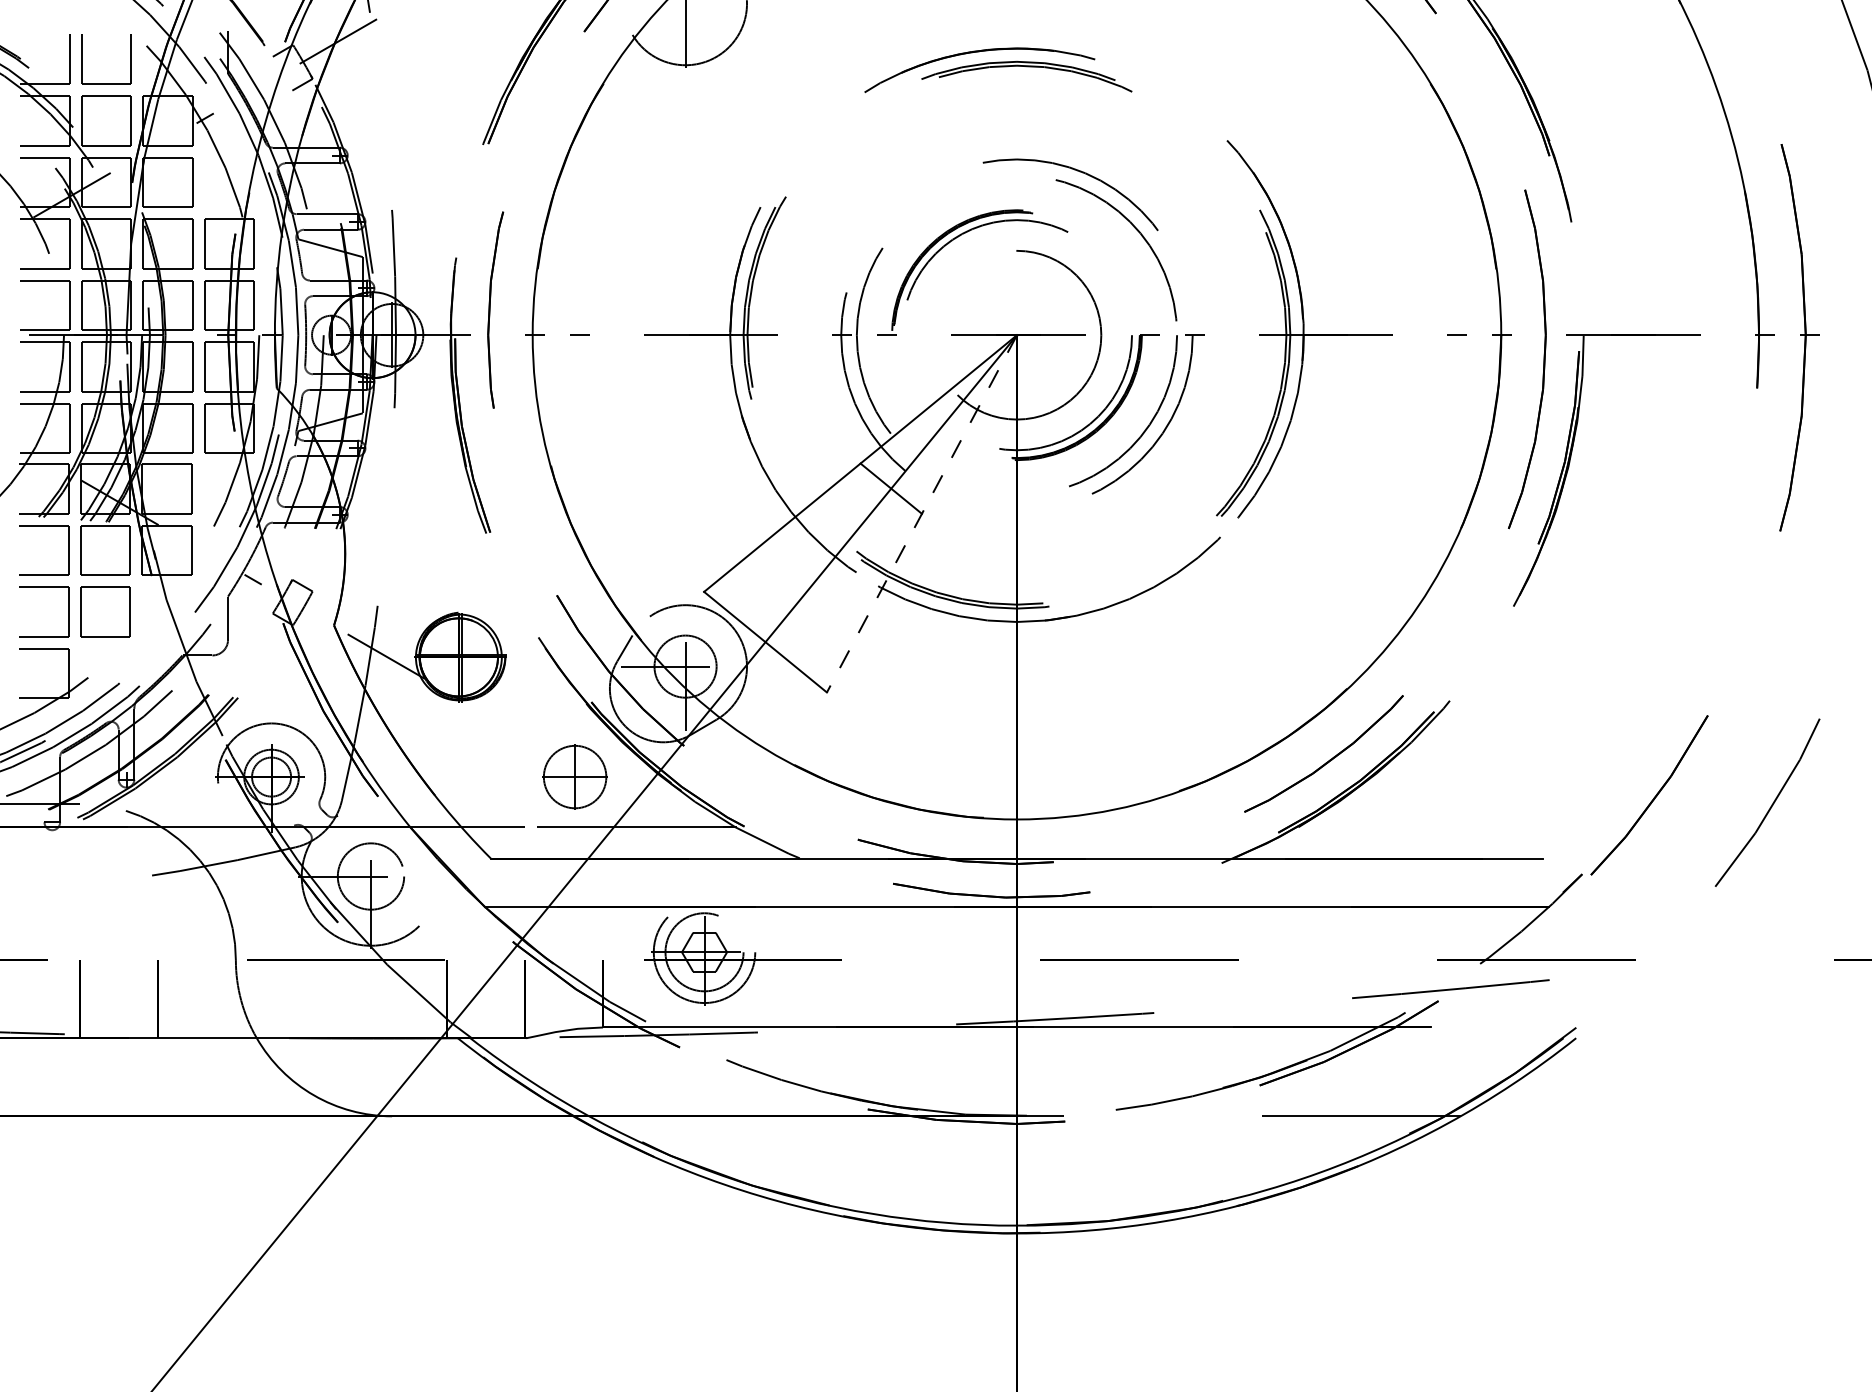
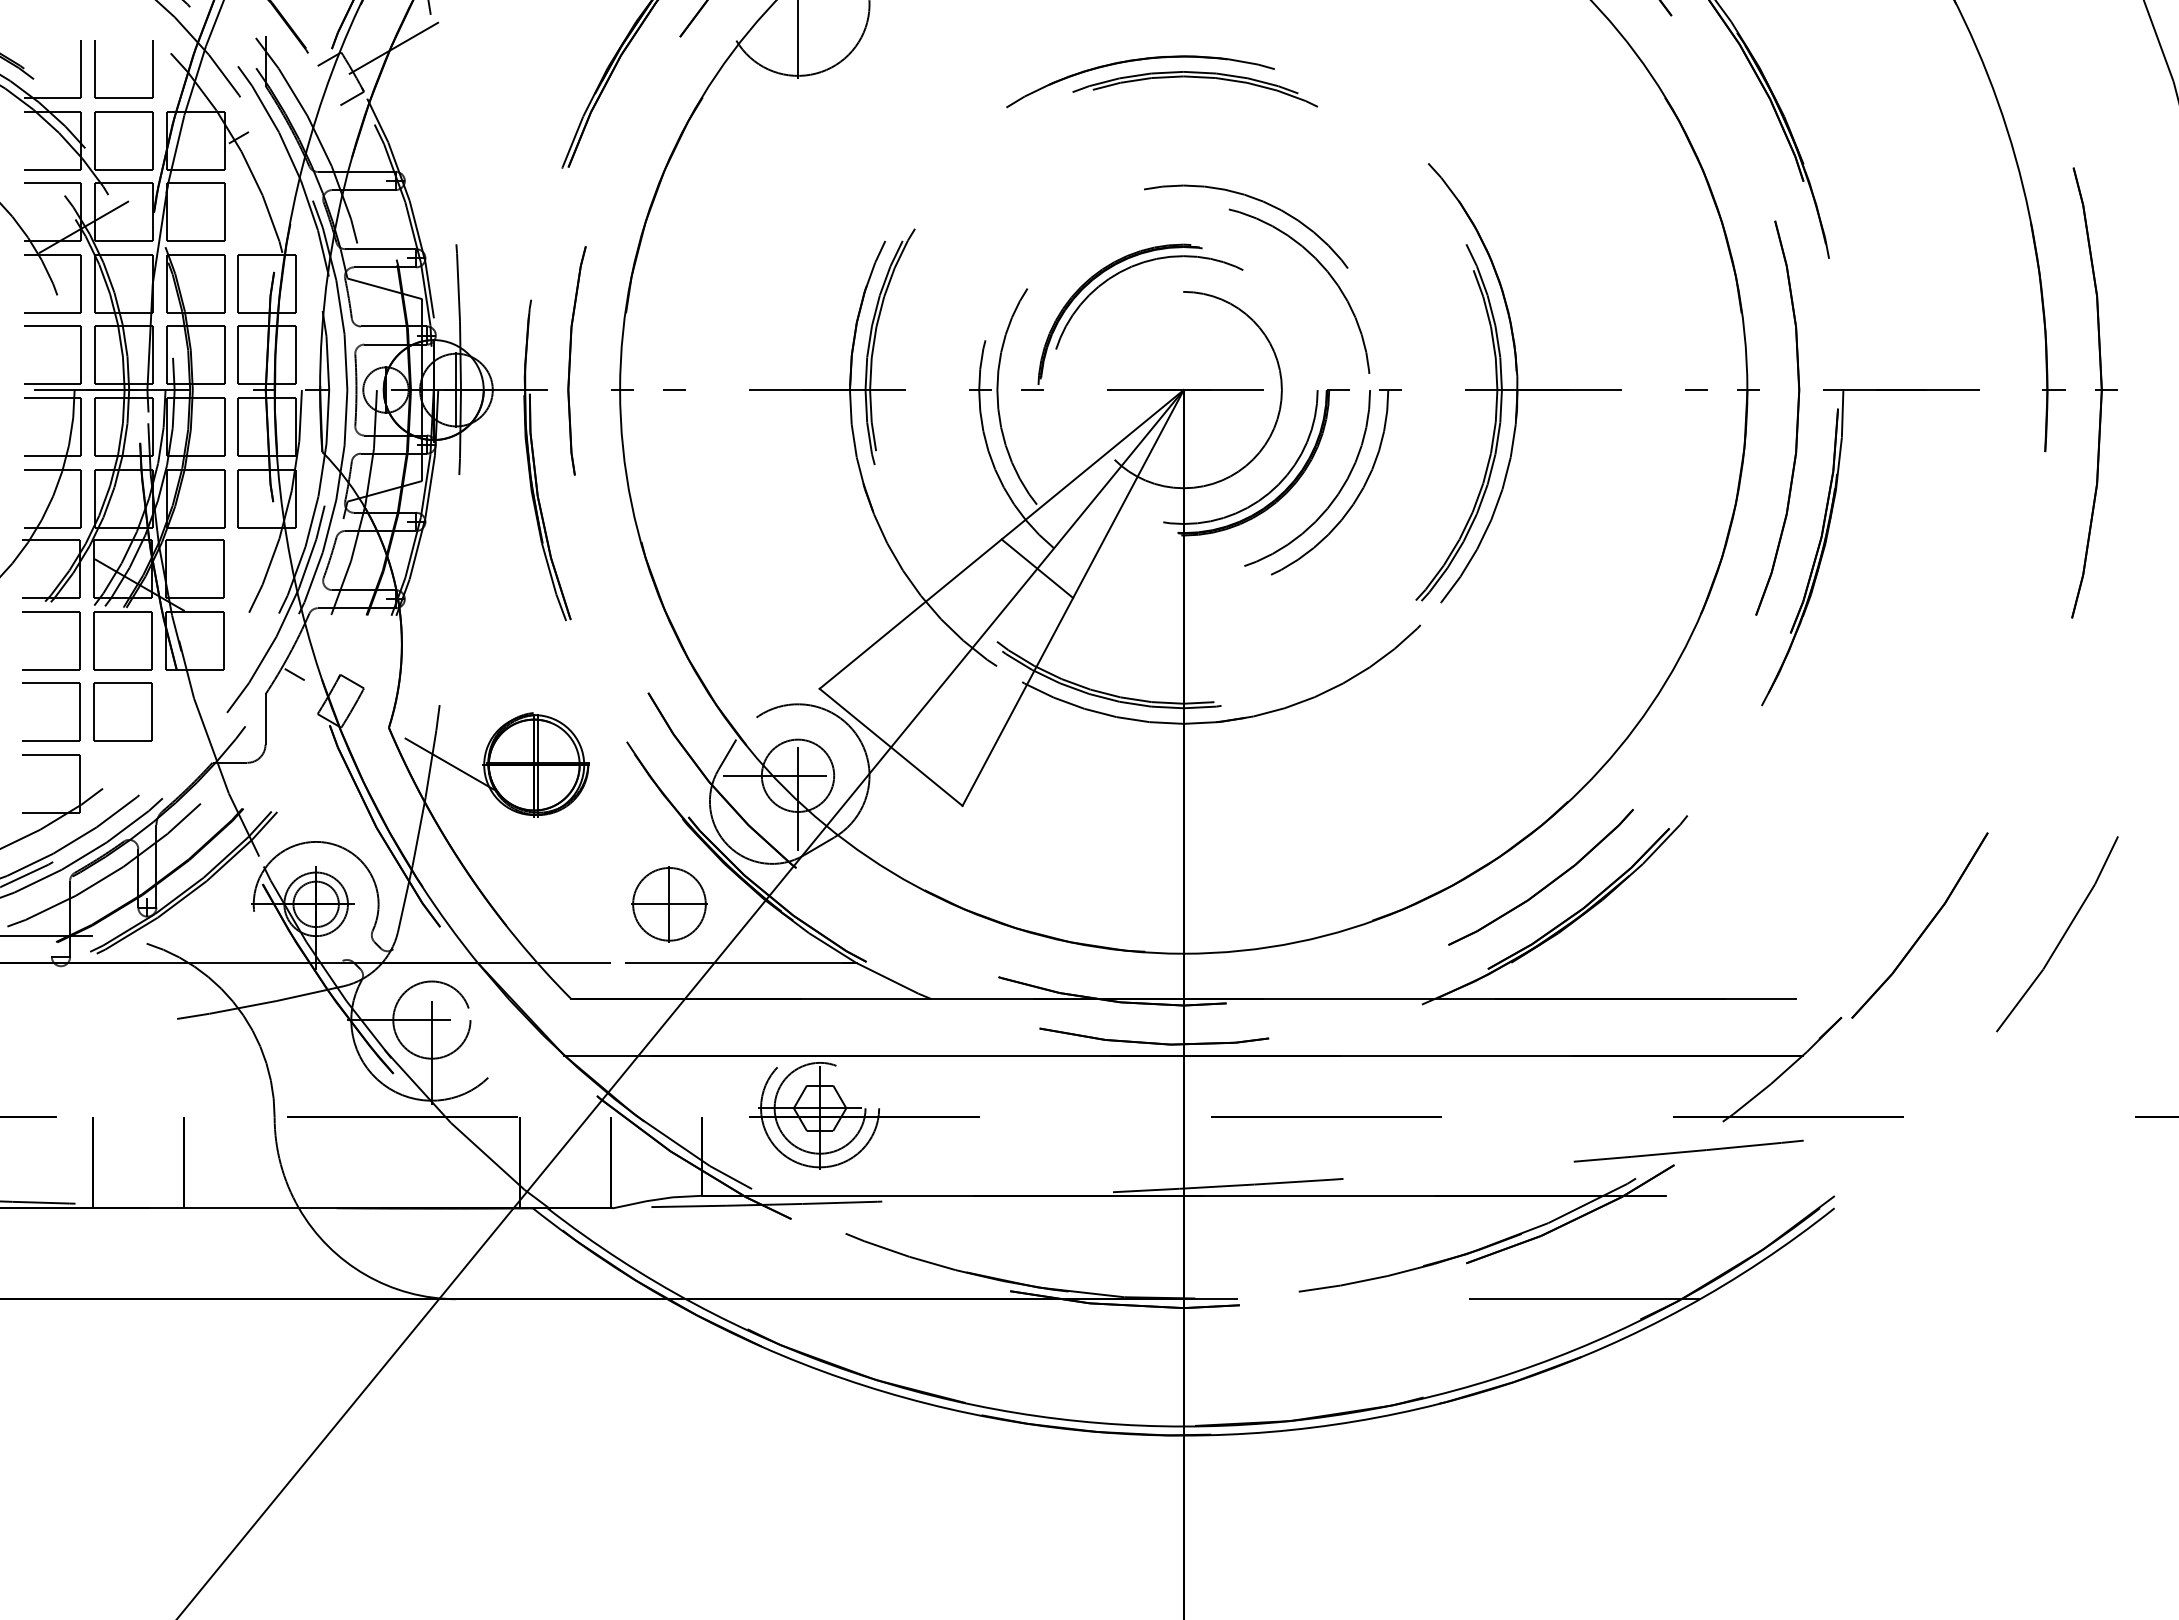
line: (921, 514) -> (1072, 598), dashed -> solid

